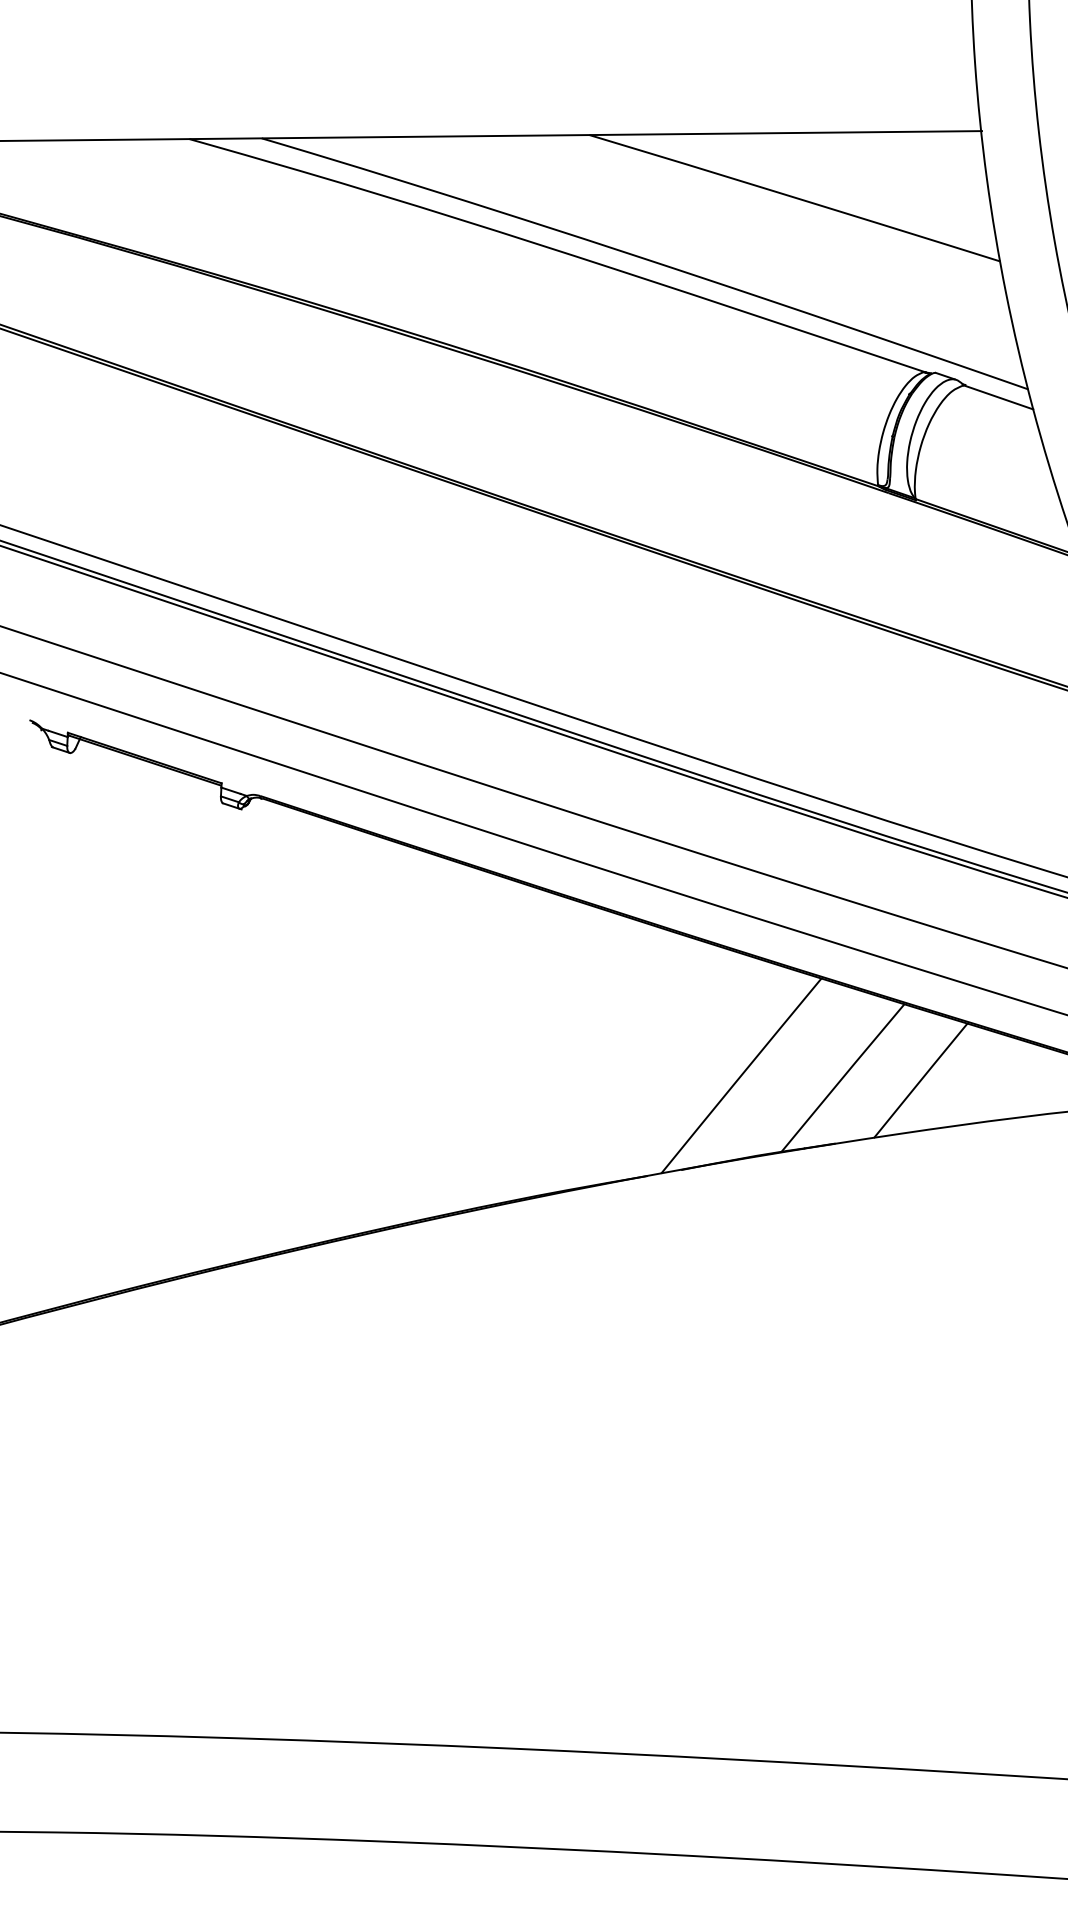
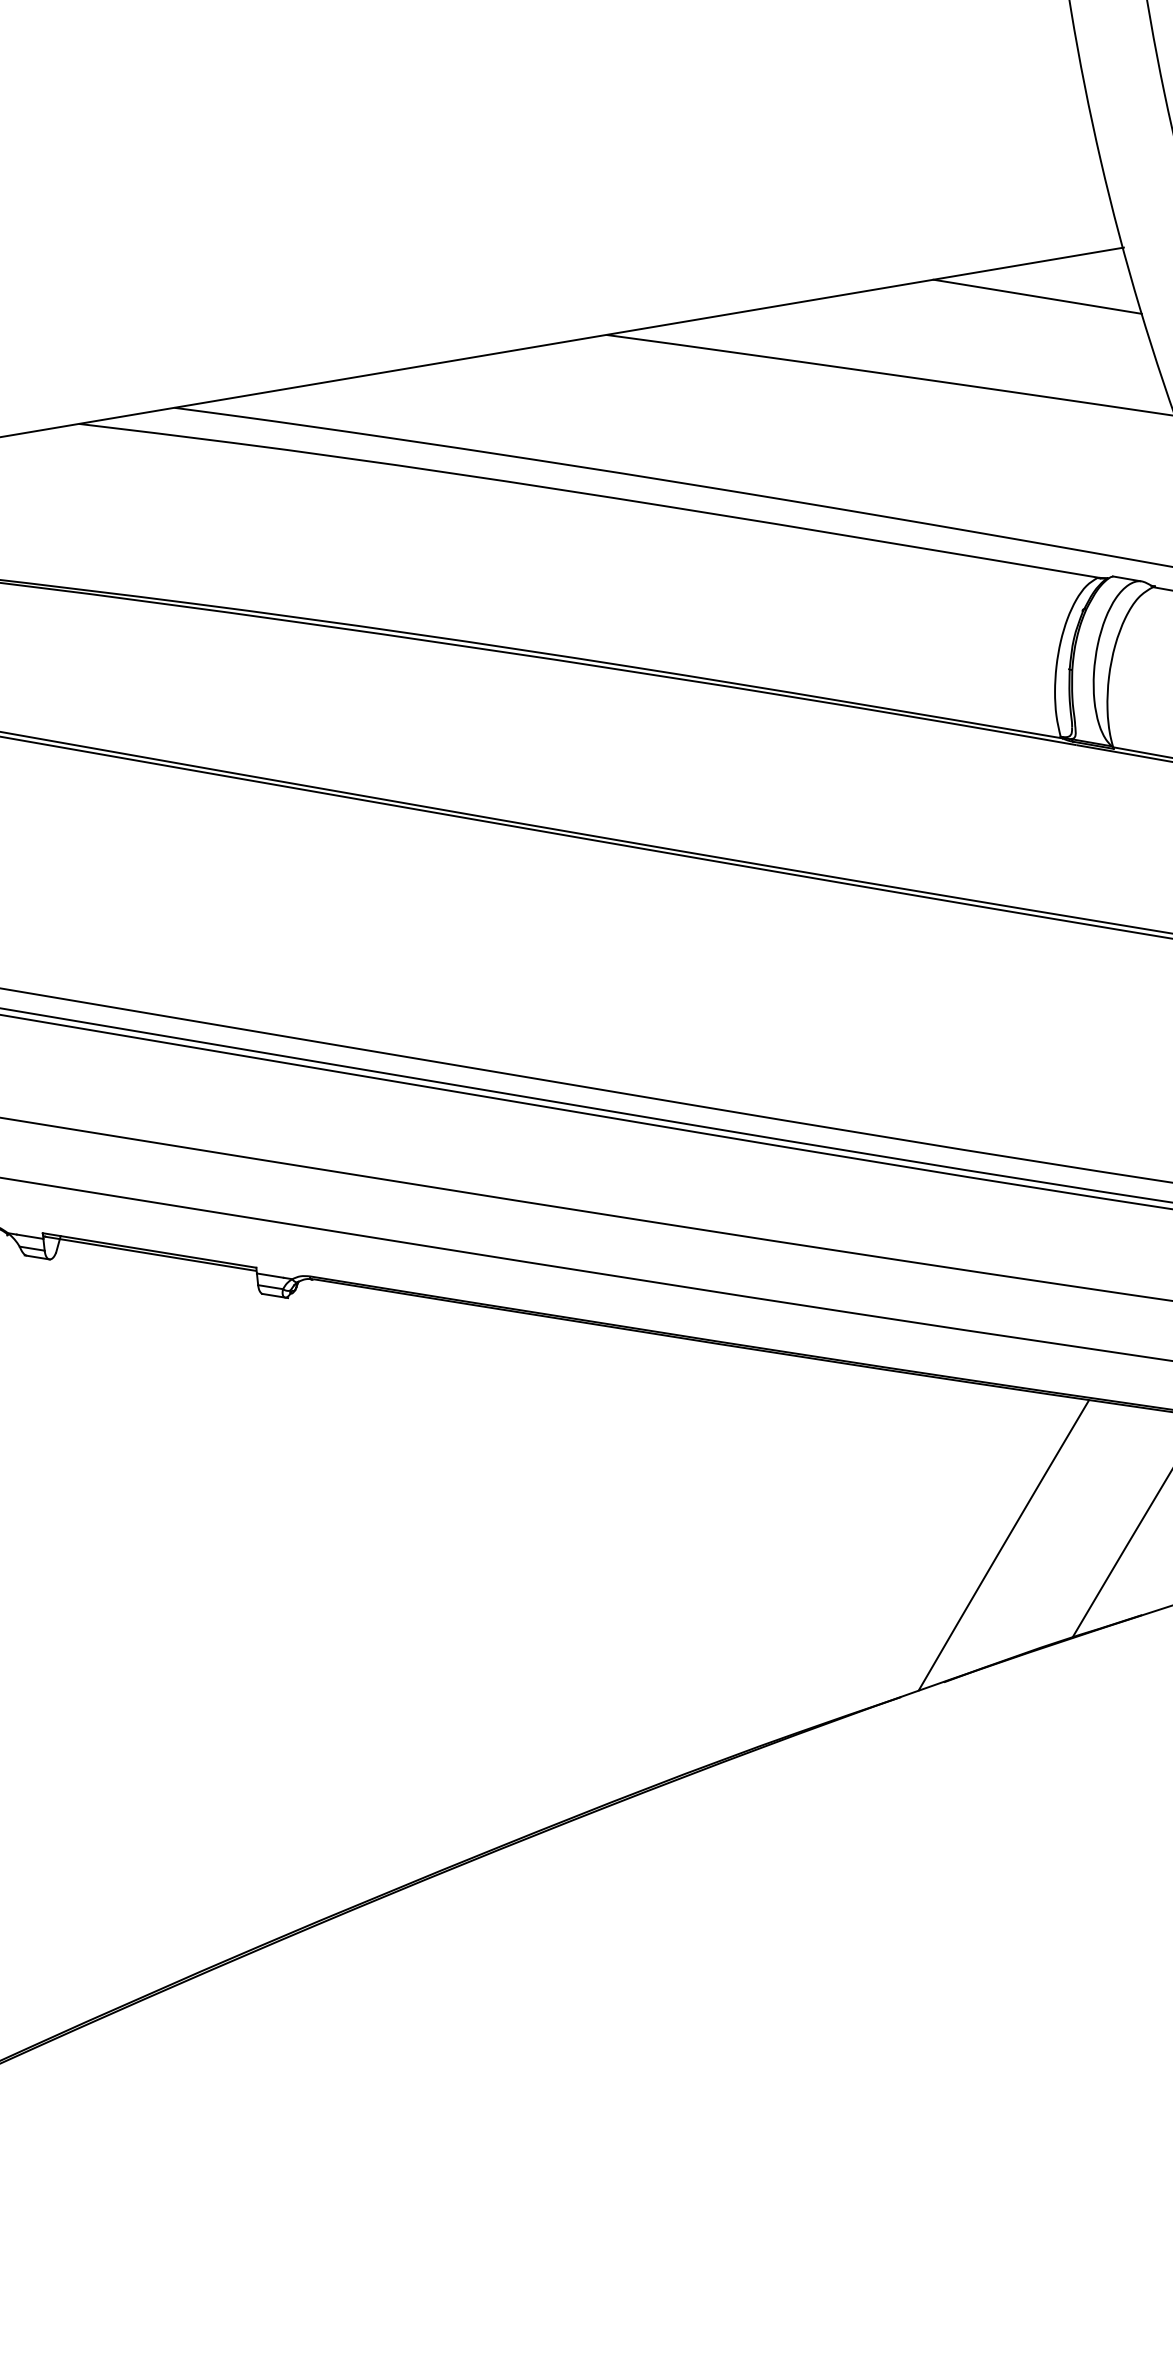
line: (912, 157) -> (1037, 296), added

